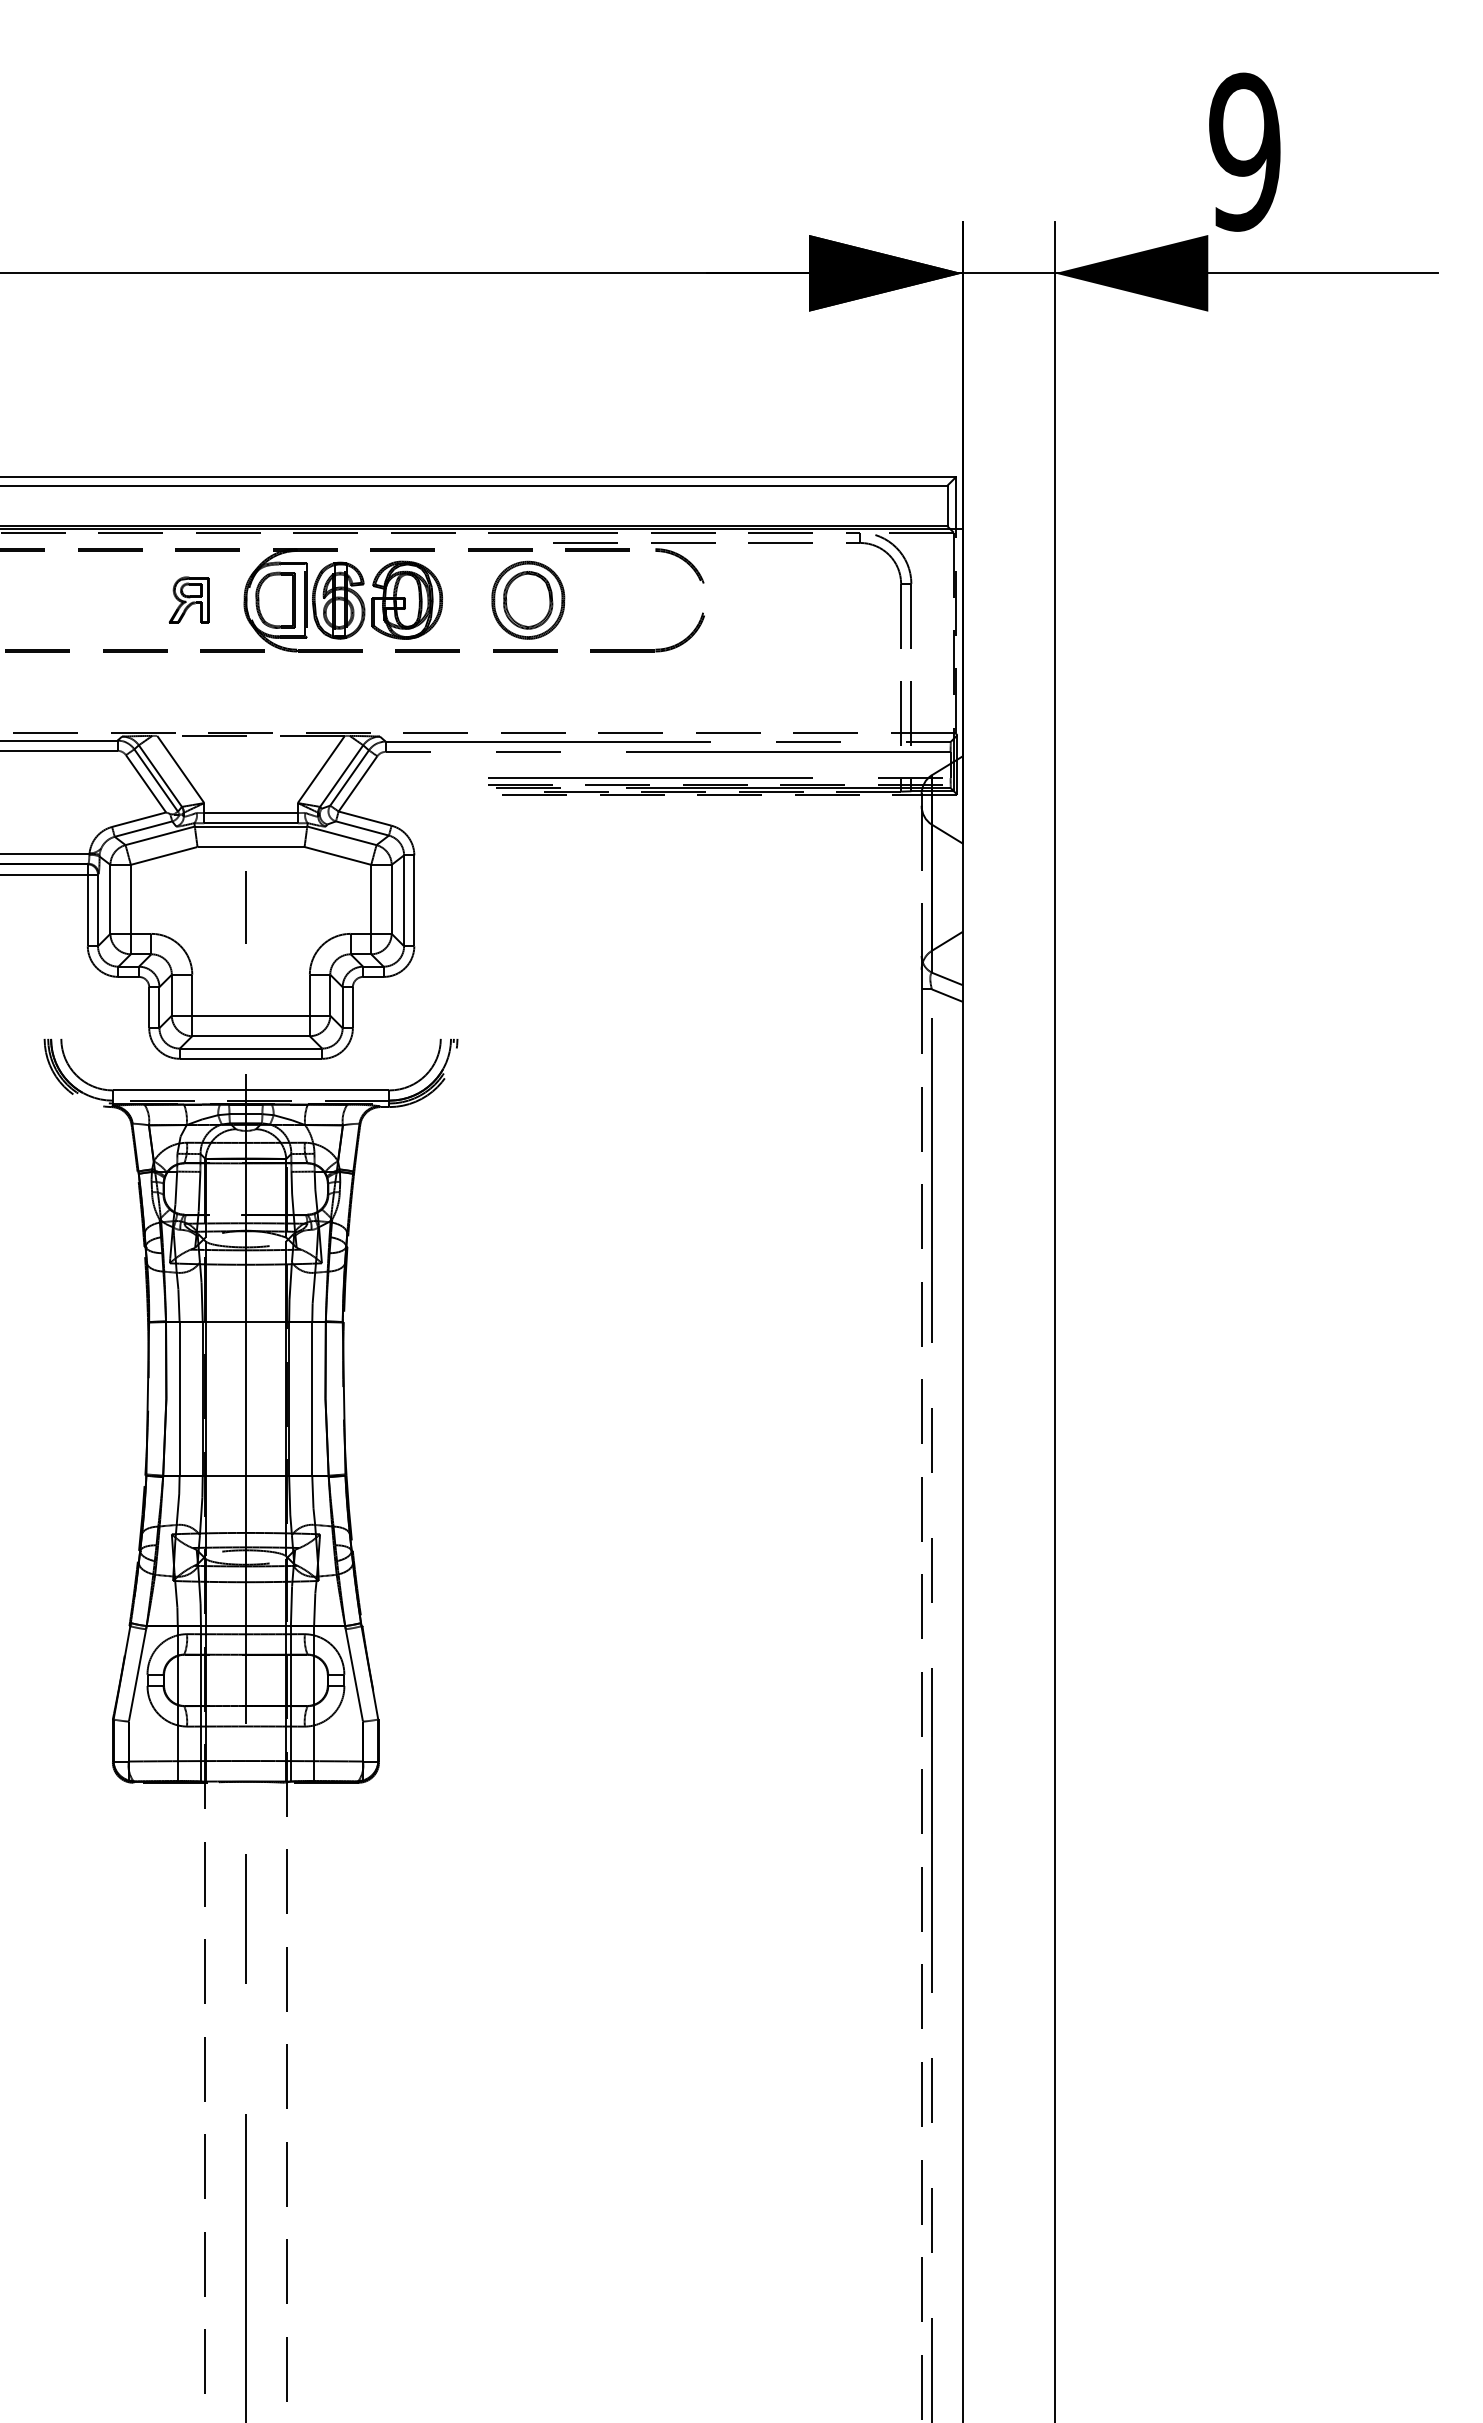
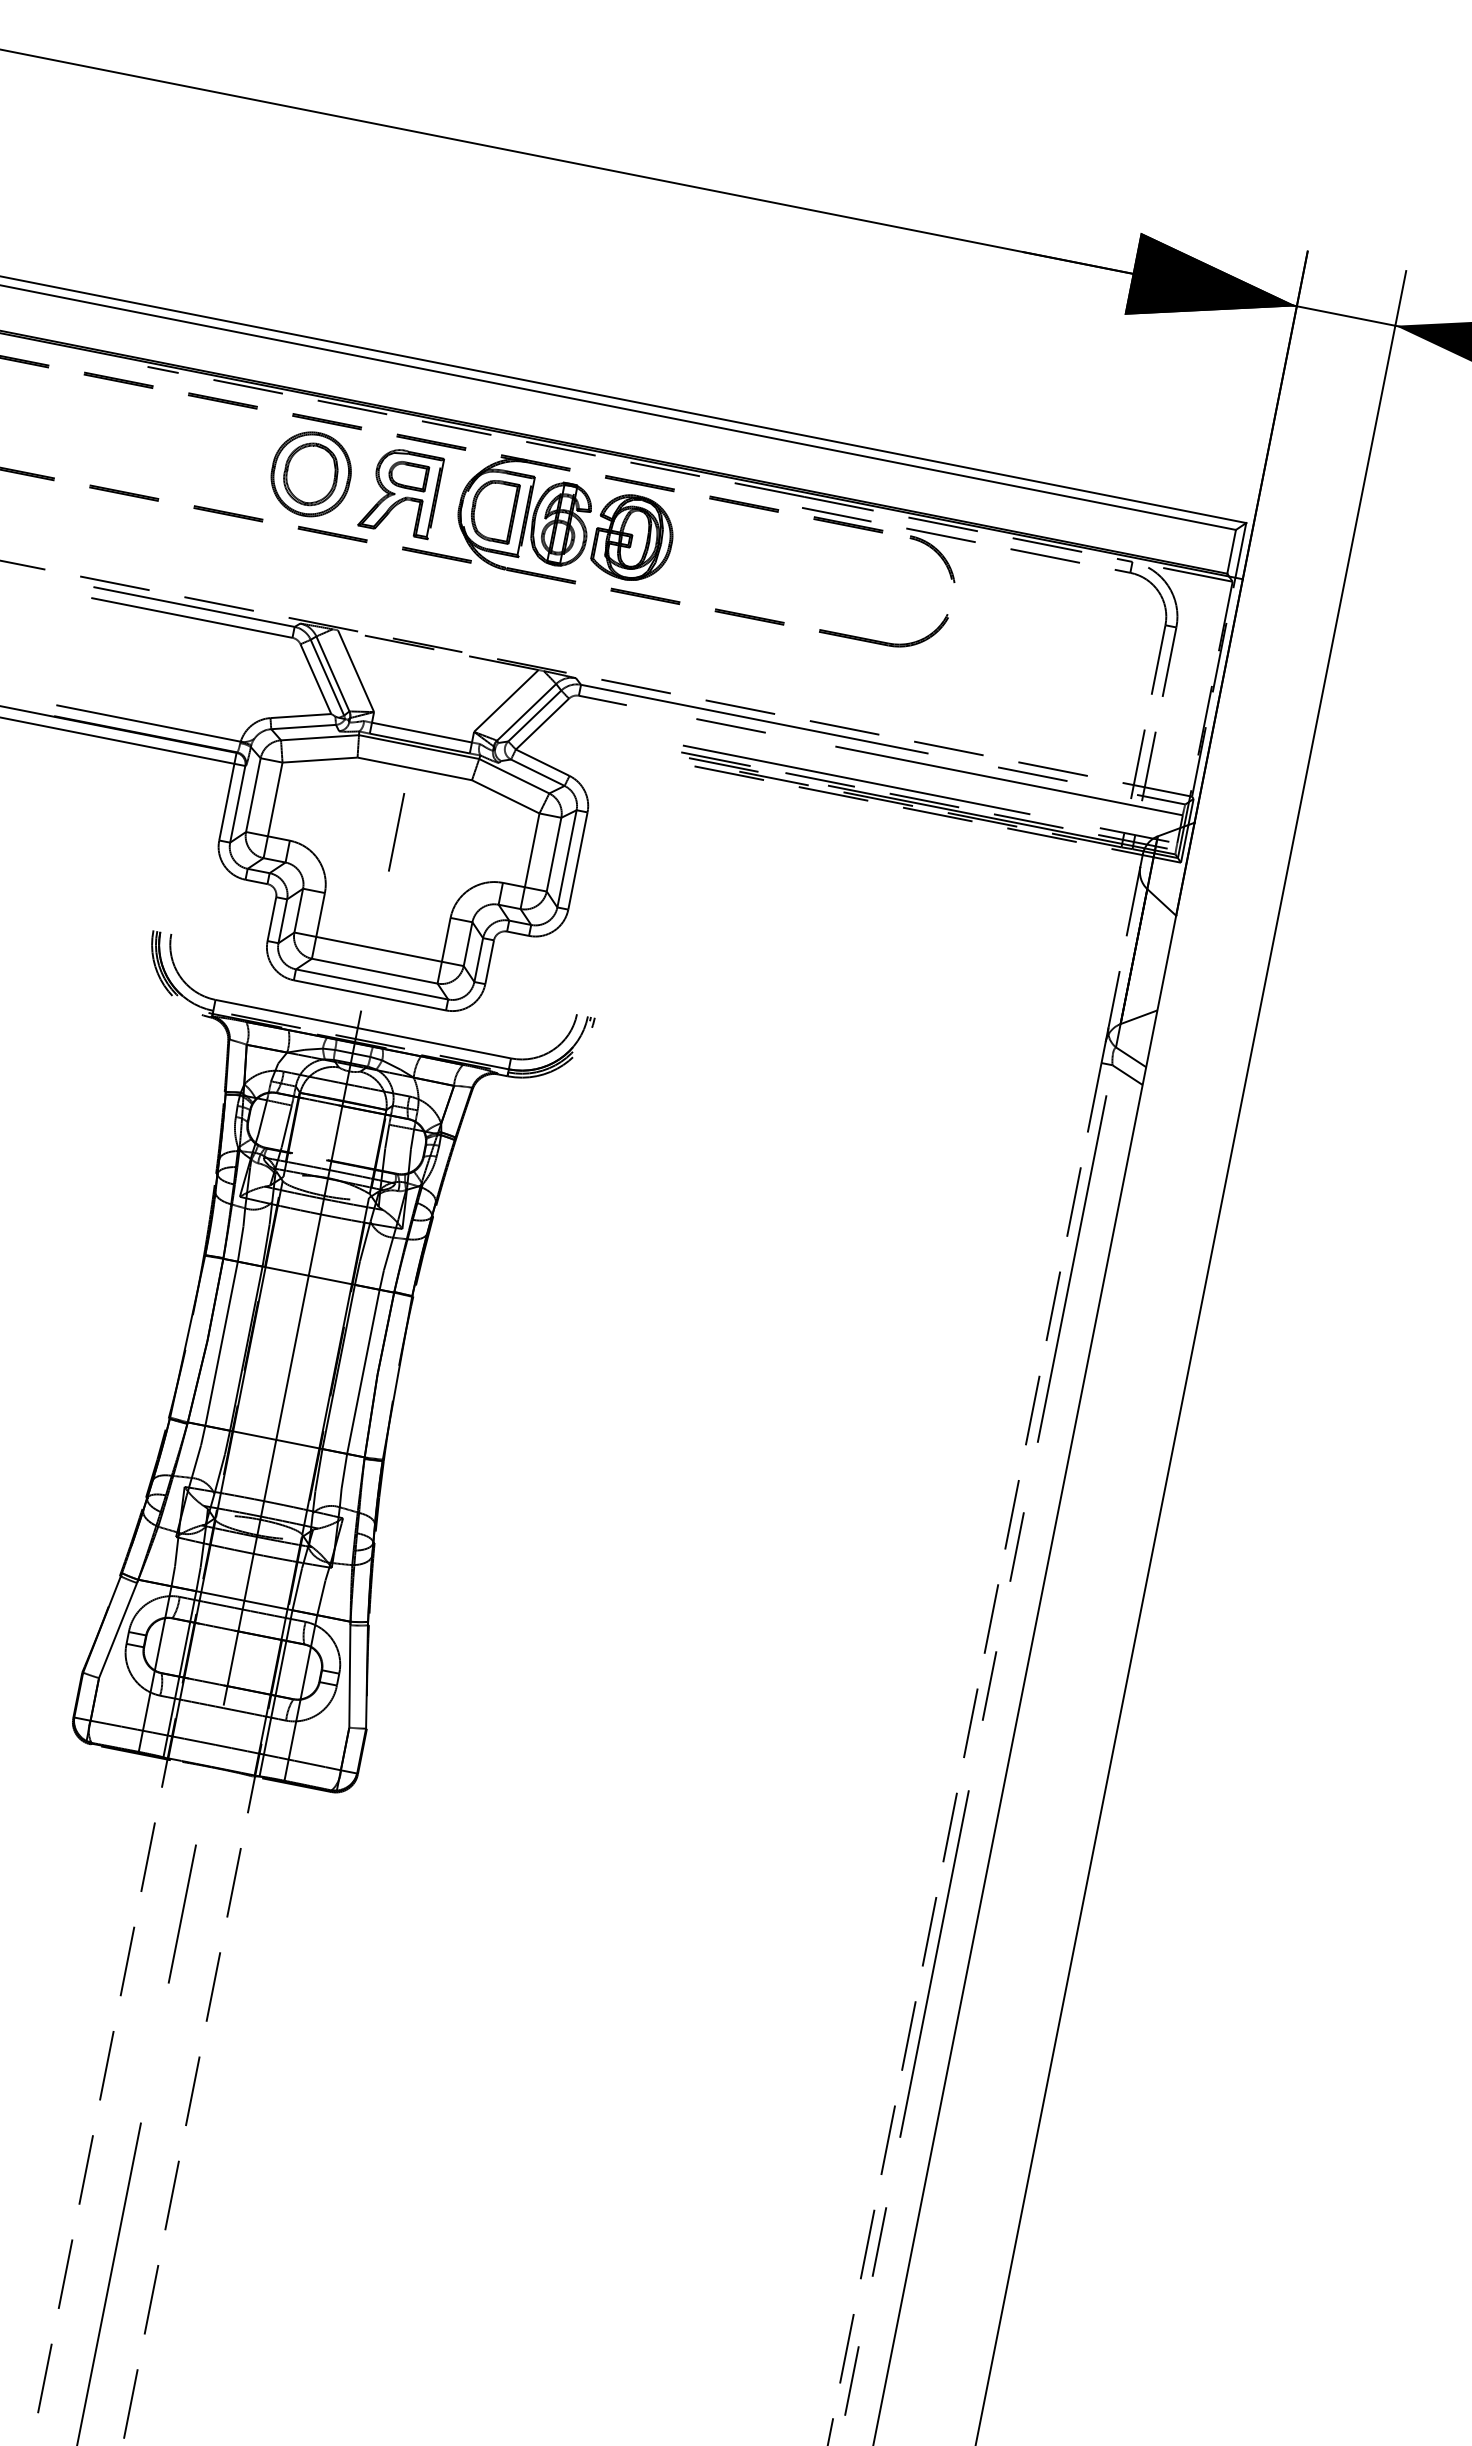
part: (188, 599) -> (400, 491), size x1.67
part: (528, 599) -> (311, 473), moved

